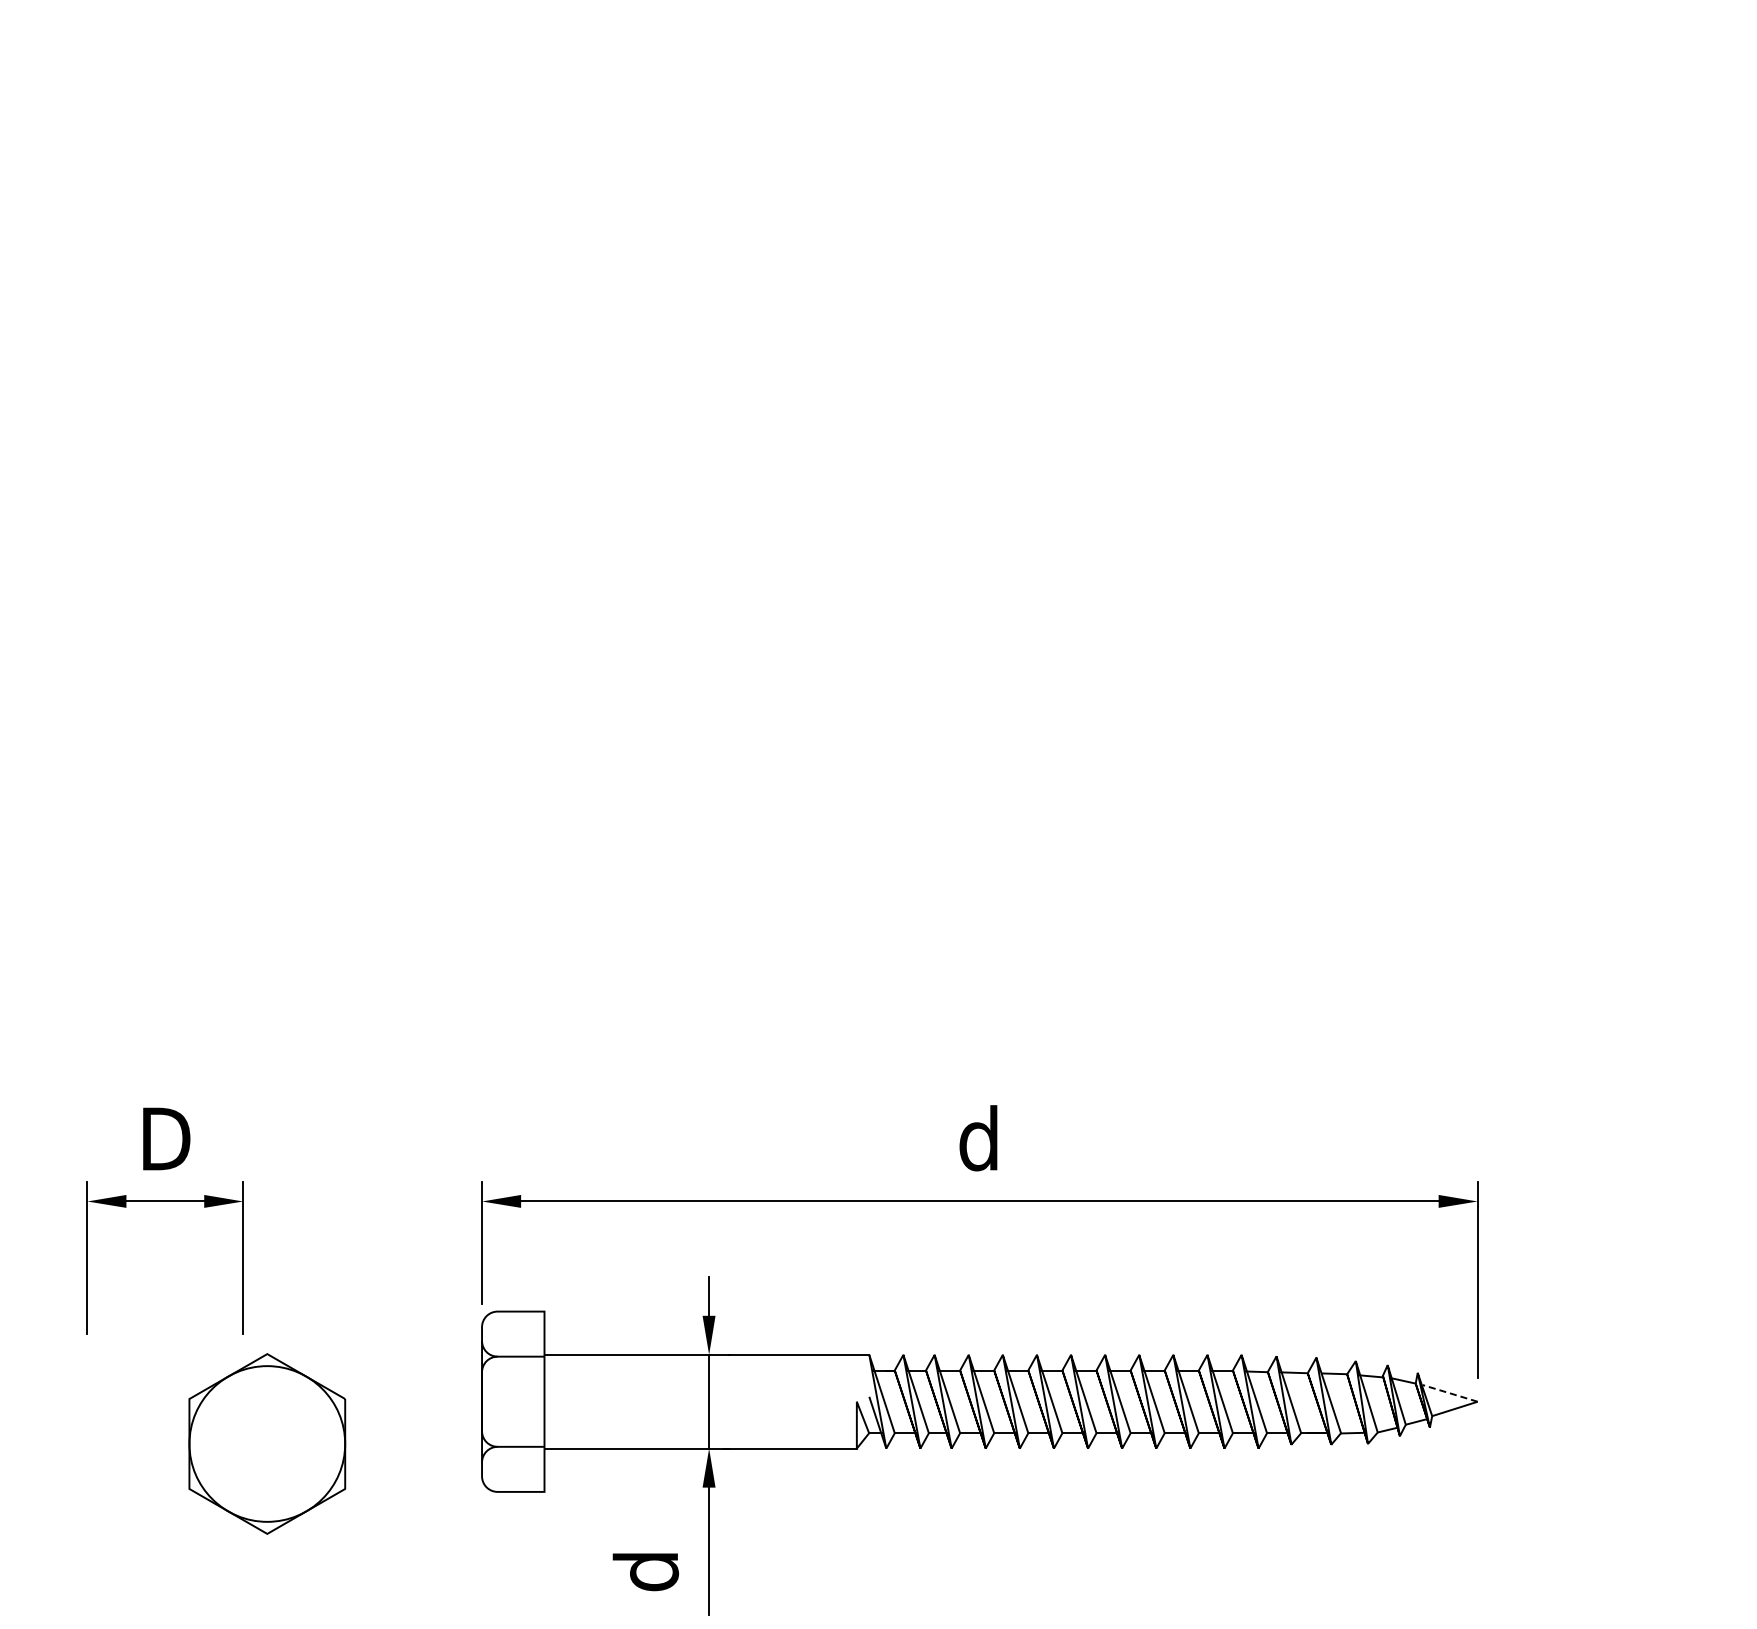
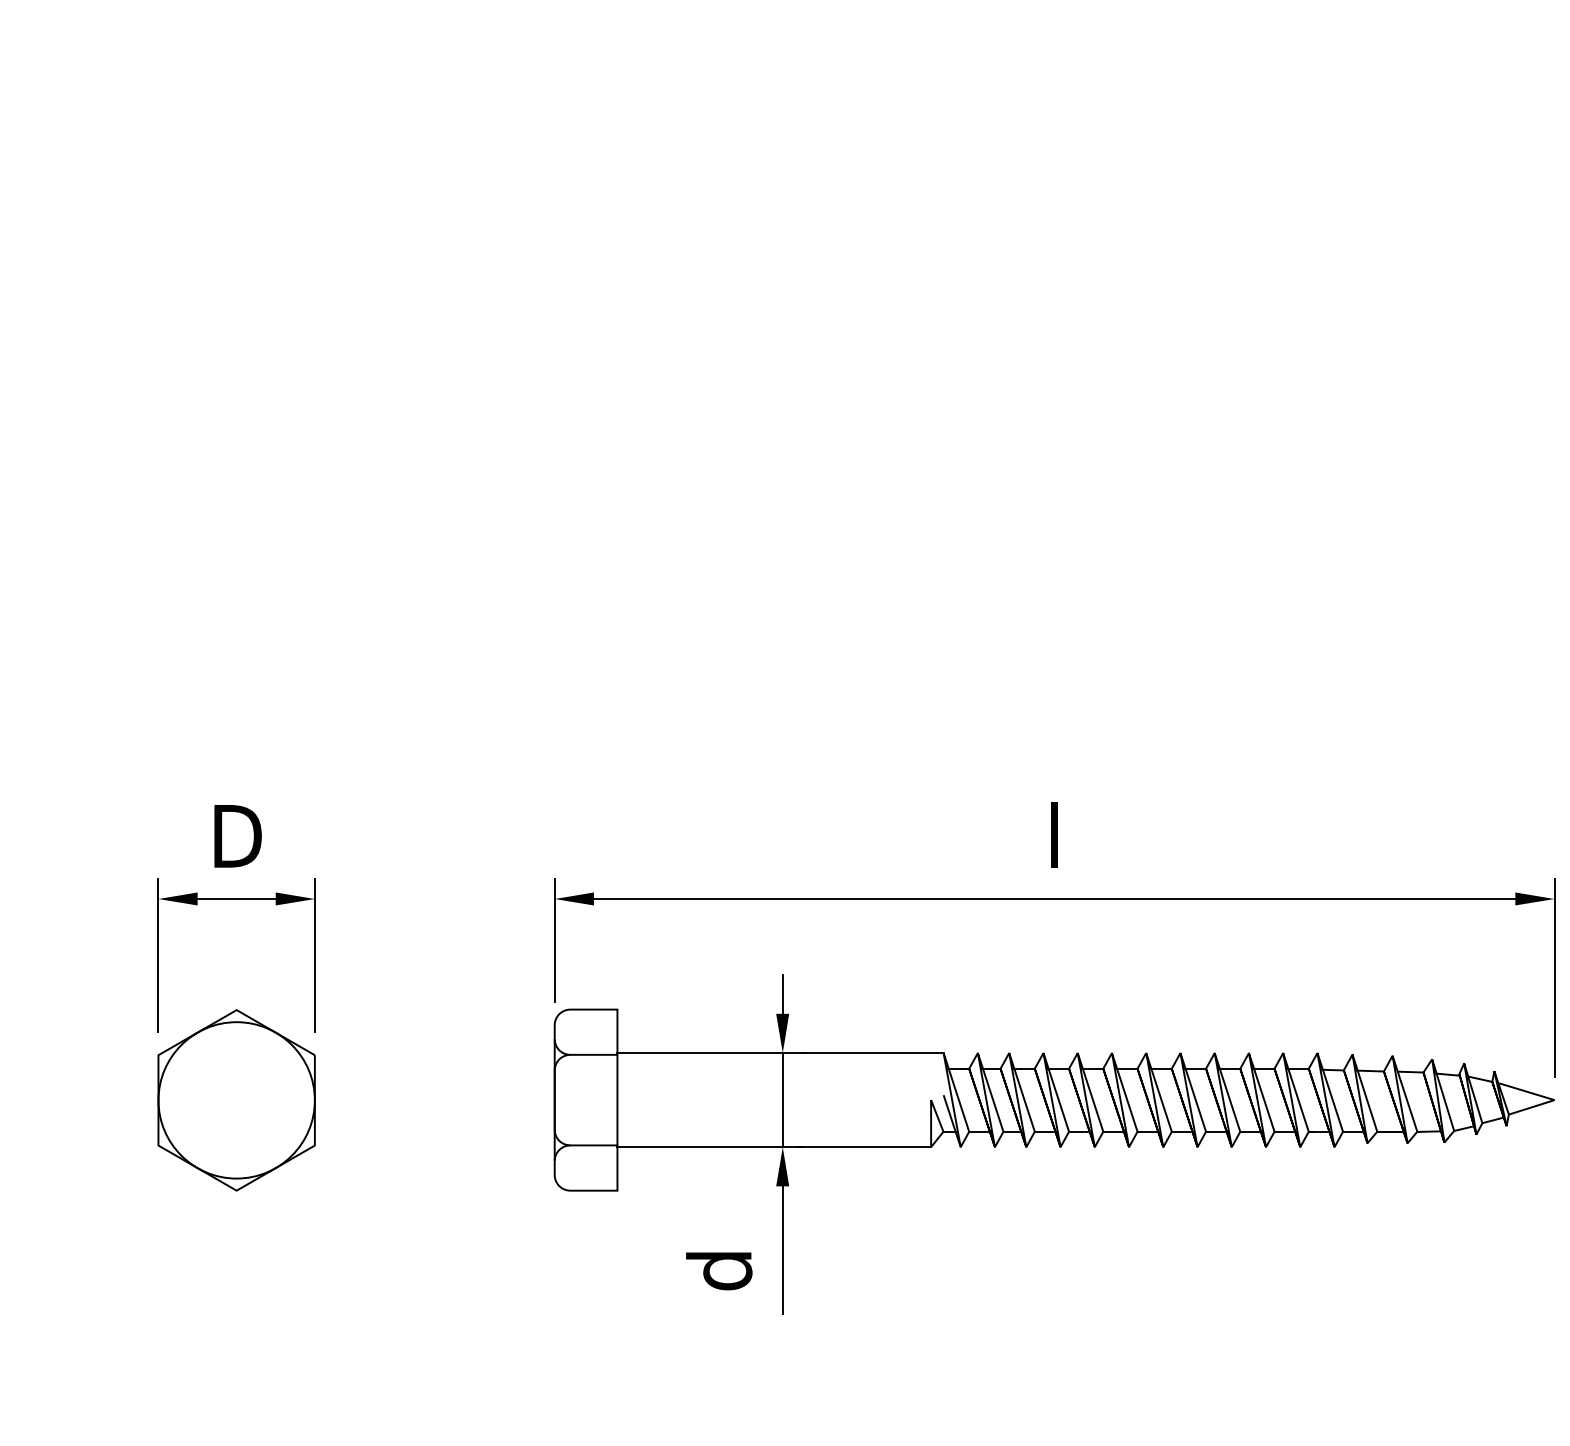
text: (978, 1138) -> (1053, 835), d -> l
line: (1450, 1393) -> (1527, 1091), dashed -> solid
part: (267, 1443) -> (236, 1099), moved

